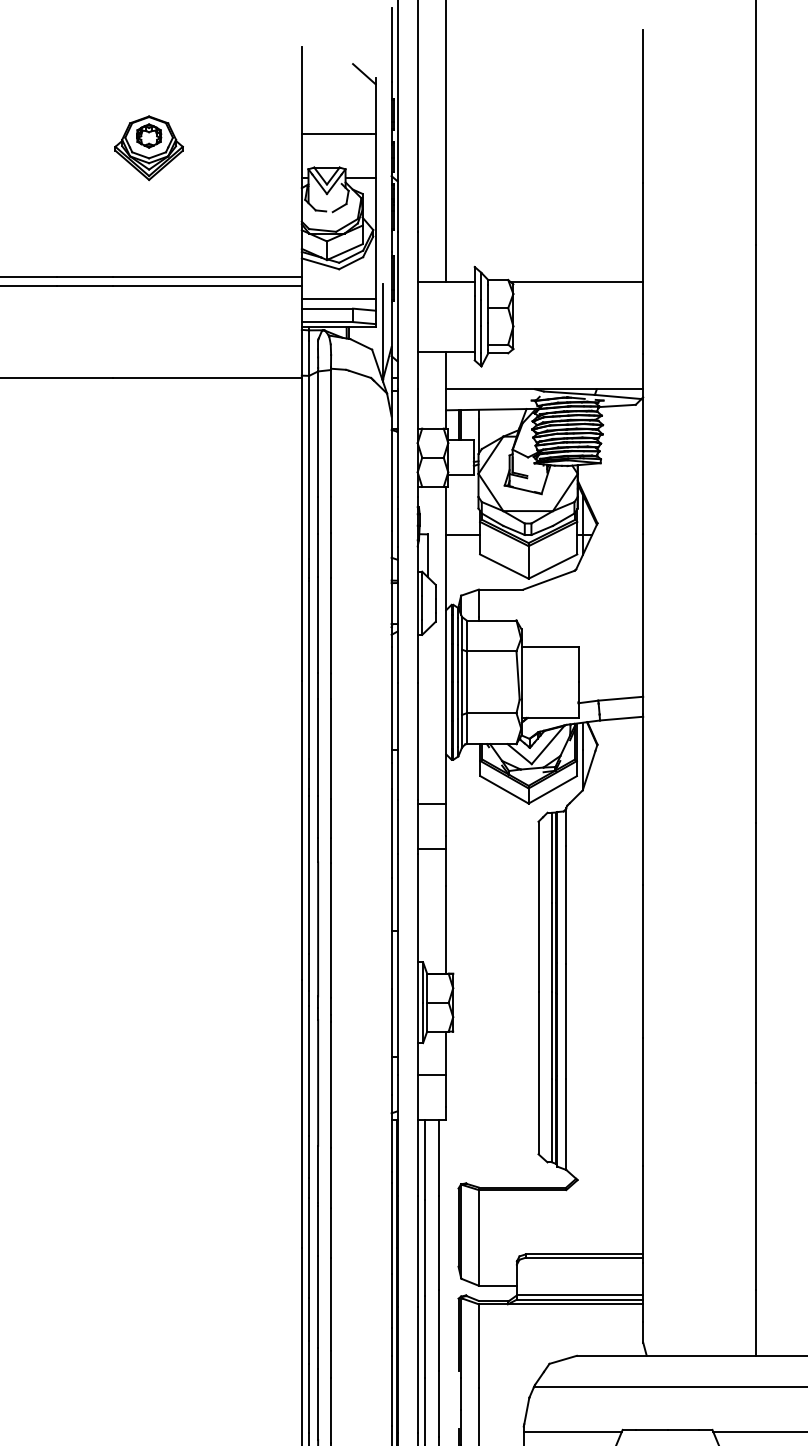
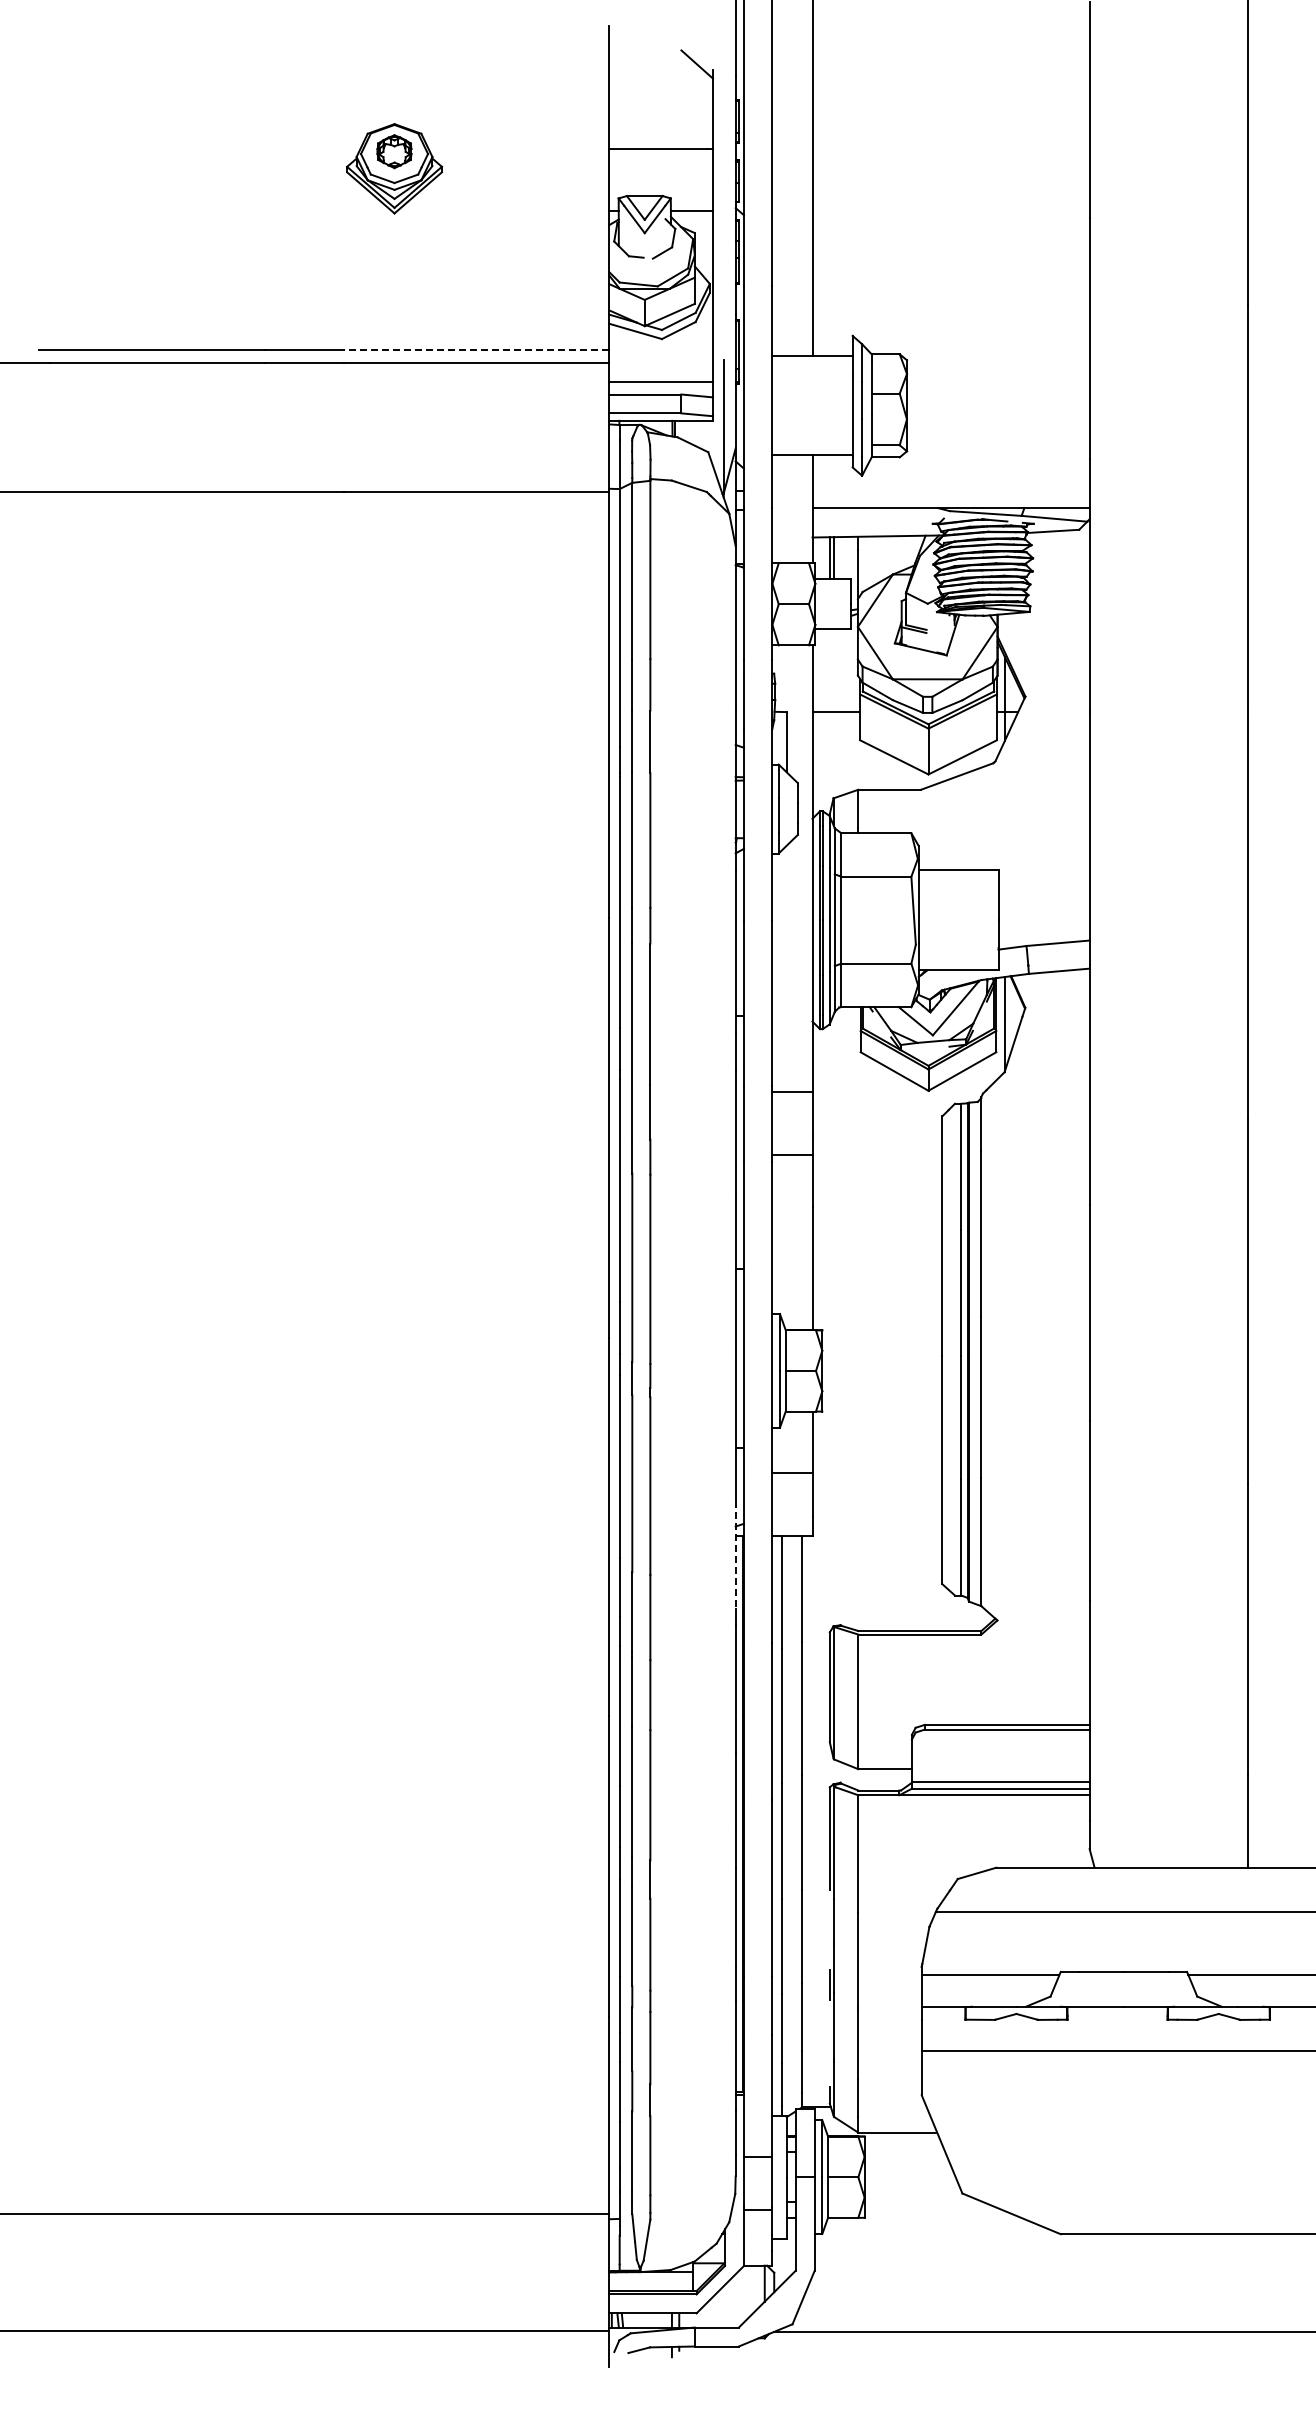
line: (207, 276) -> (476, 349), solid -> dashed
line: (577, 282) -> (996, 357), removed
line: (391, 1133) -> (735, 1555), solid -> dashed

